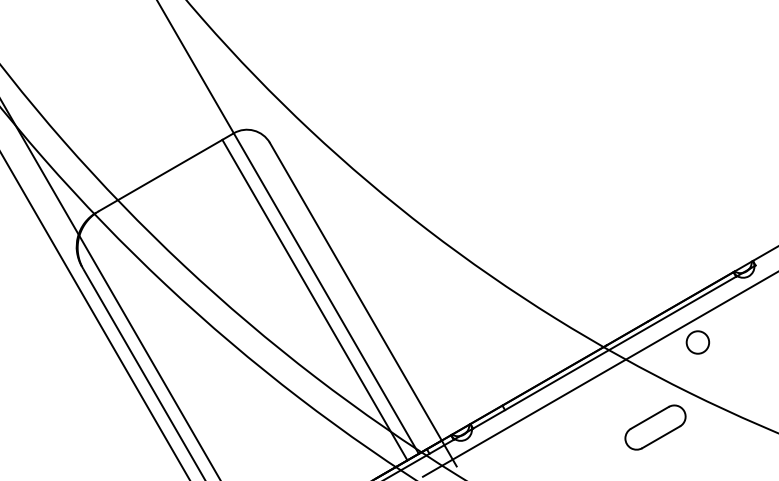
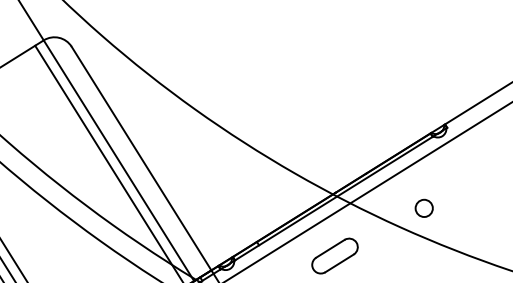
circle: (697, 342) -> (423, 208), moved
part: (655, 427) -> (335, 256), moved

